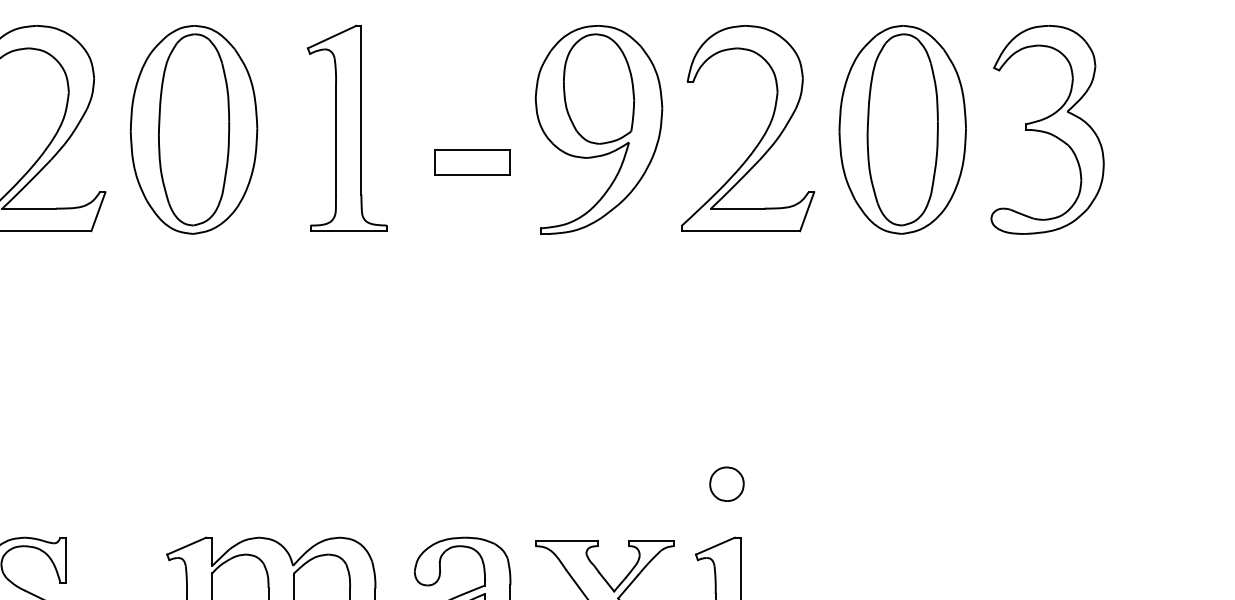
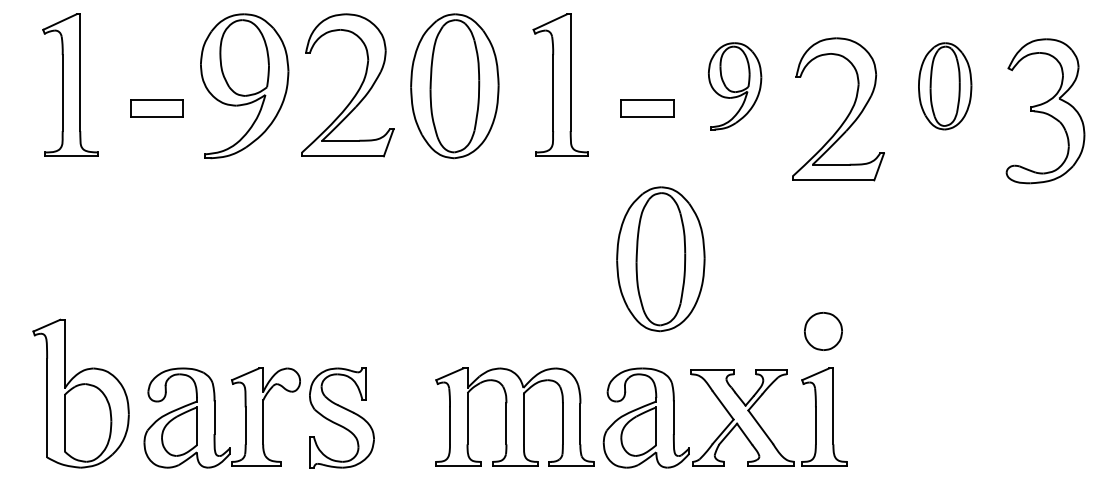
part: (598, 130) -> (734, 86), size x0.6
part: (901, 130) -> (944, 86), size x0.6
part: (1047, 130) -> (1045, 111), moved
part: (759, 138) -> (846, 116), moved
part: (491, 380) -> (660, 259), added
part: (726, 484) -> (823, 331), size x1.6

